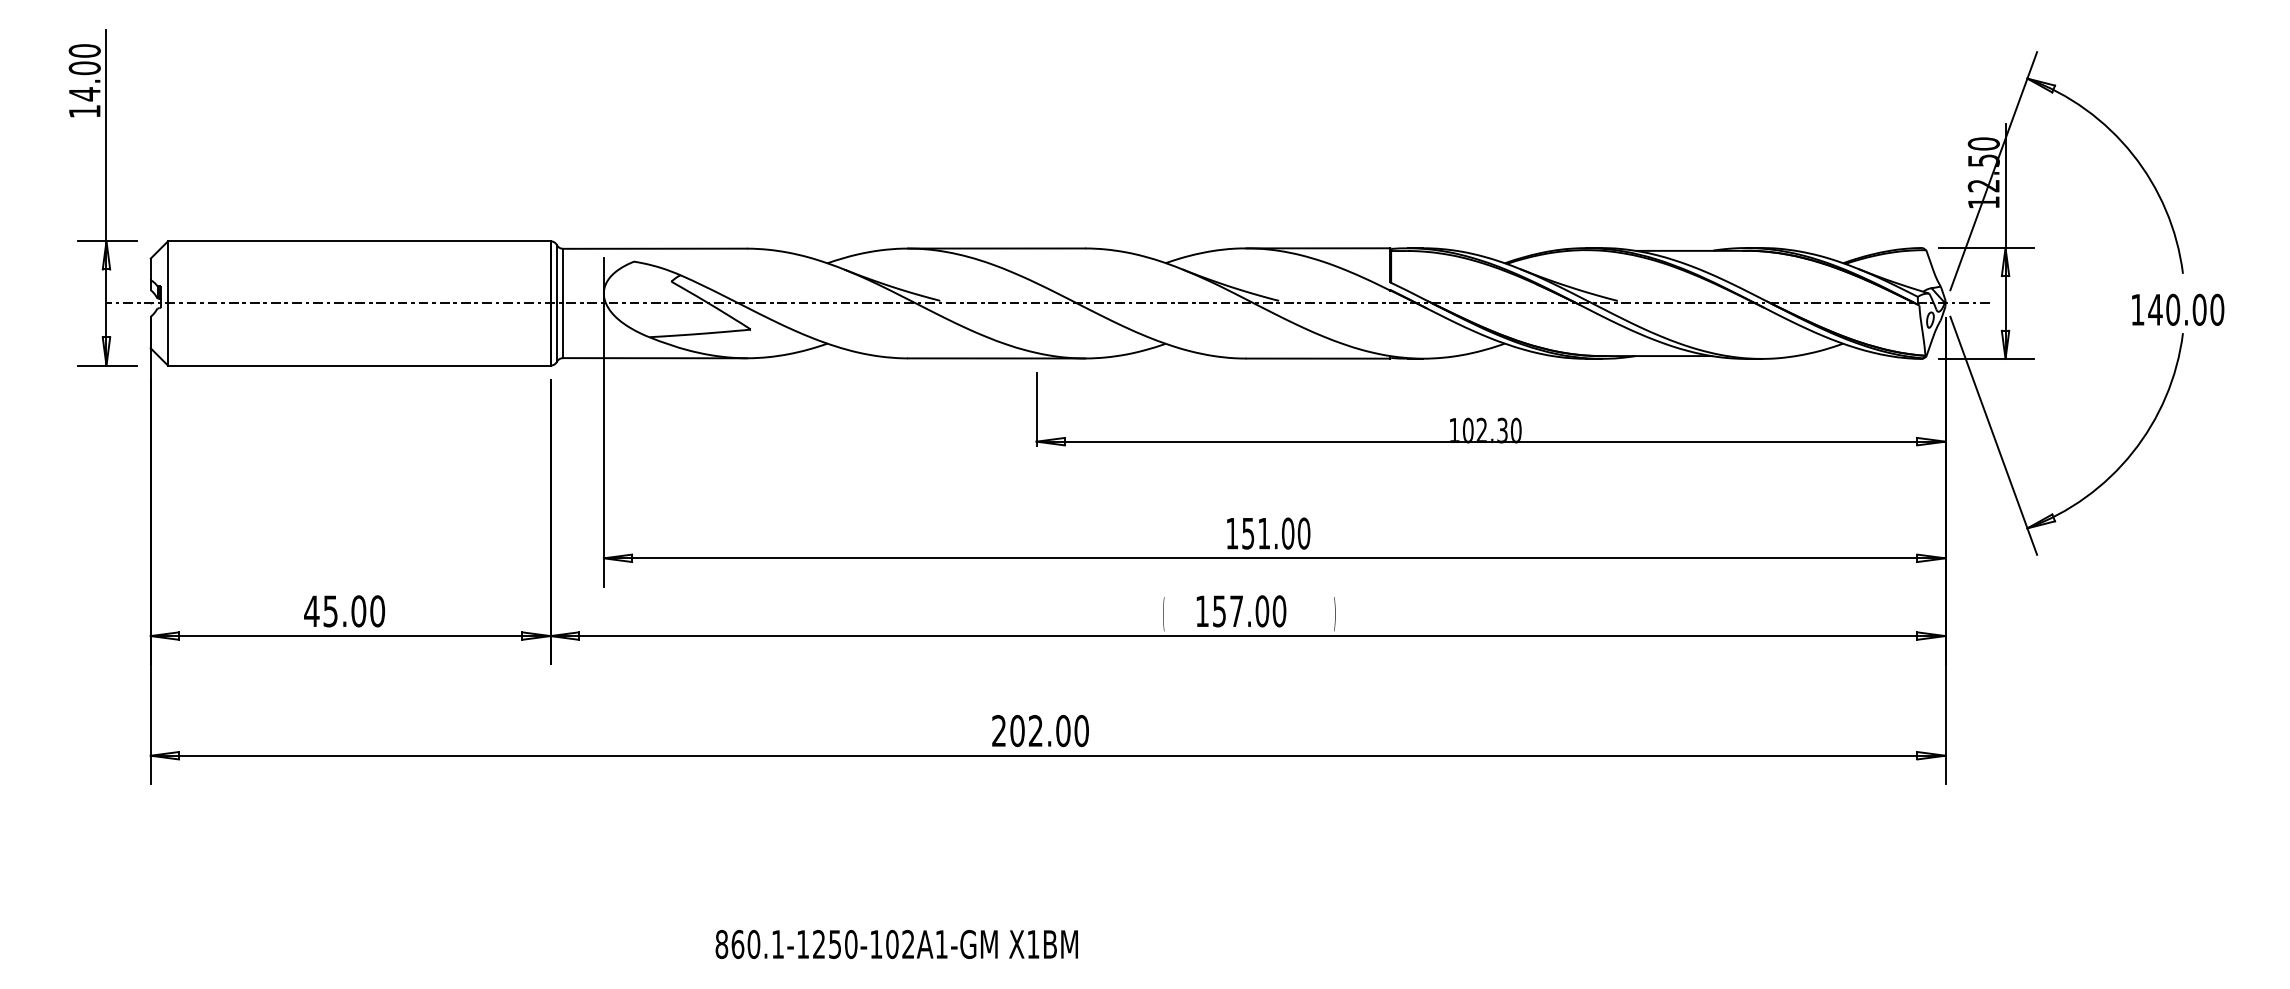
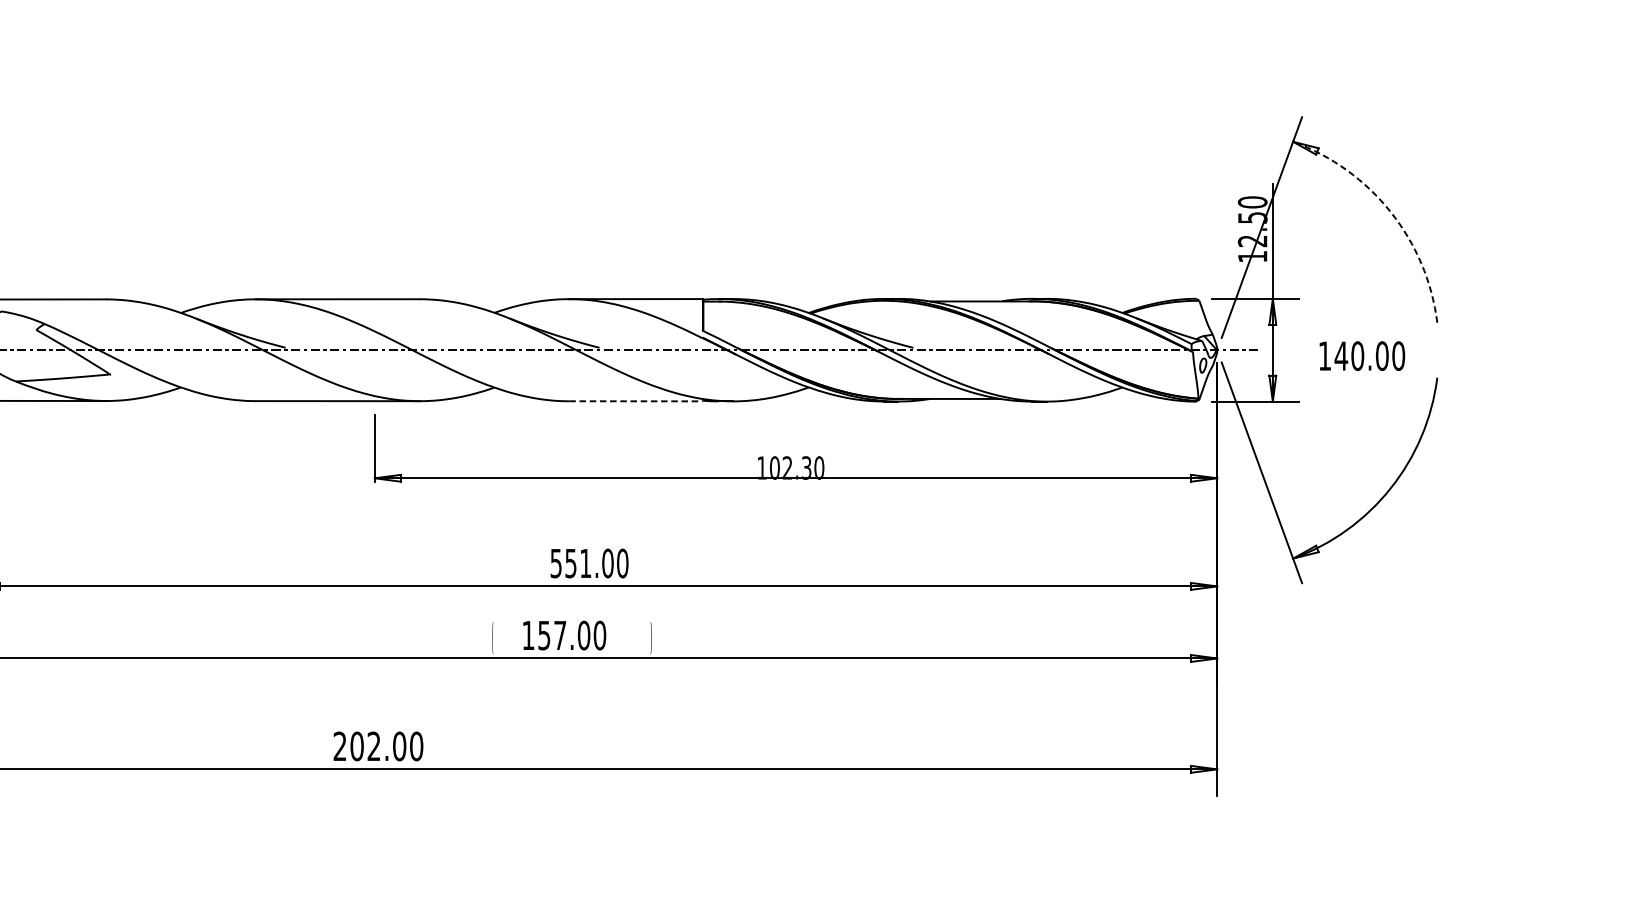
arc: (2132, 154) -> (1390, 212), solid -> dashed
text: (2178, 309) -> (1362, 355), moved
line: (1318, 358) -> (636, 401), solid -> dashed
text: (1232, 533) -> (556, 563), 151.00 -> 551.00

